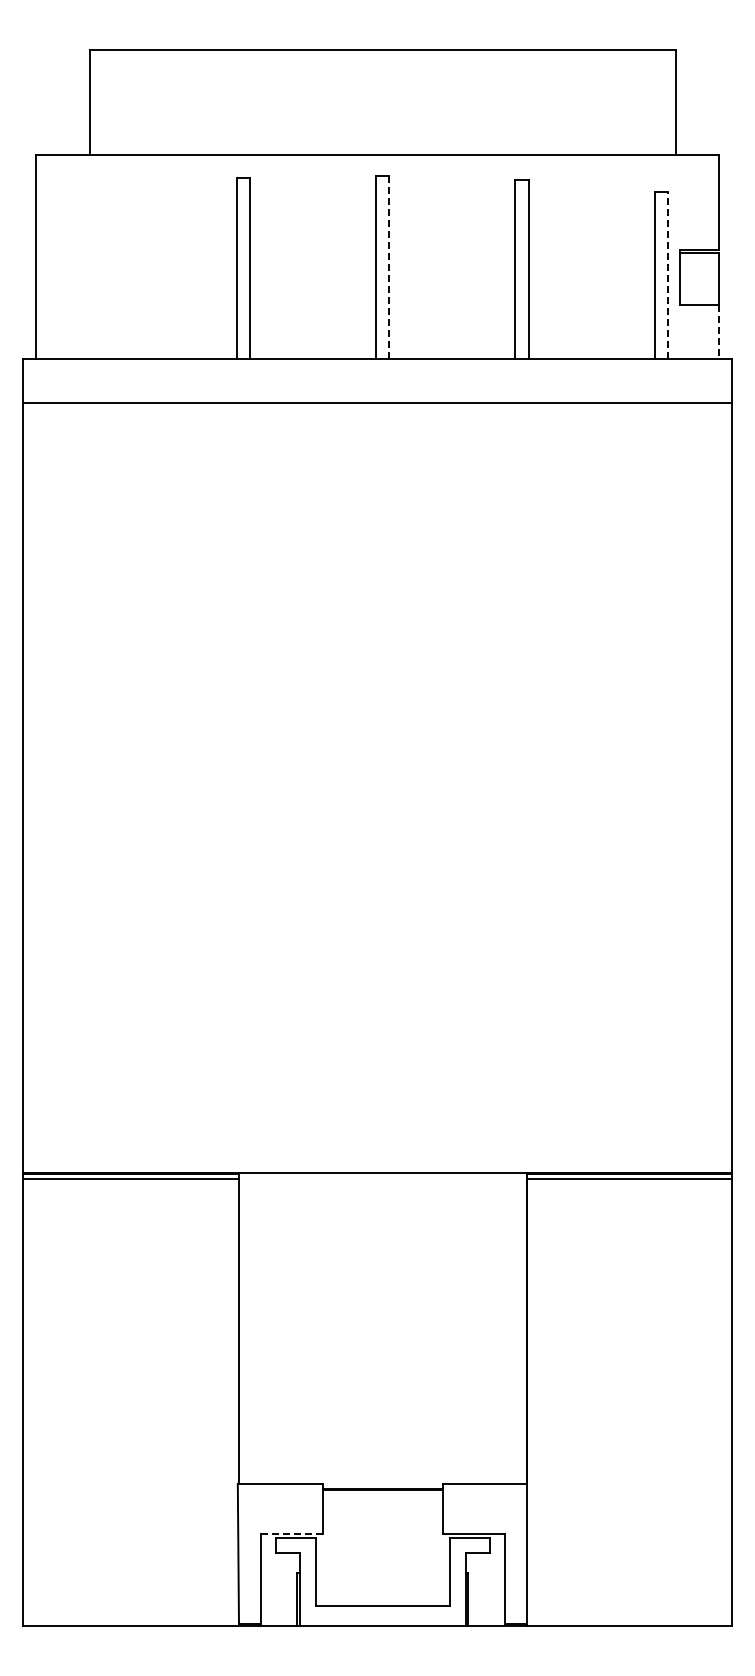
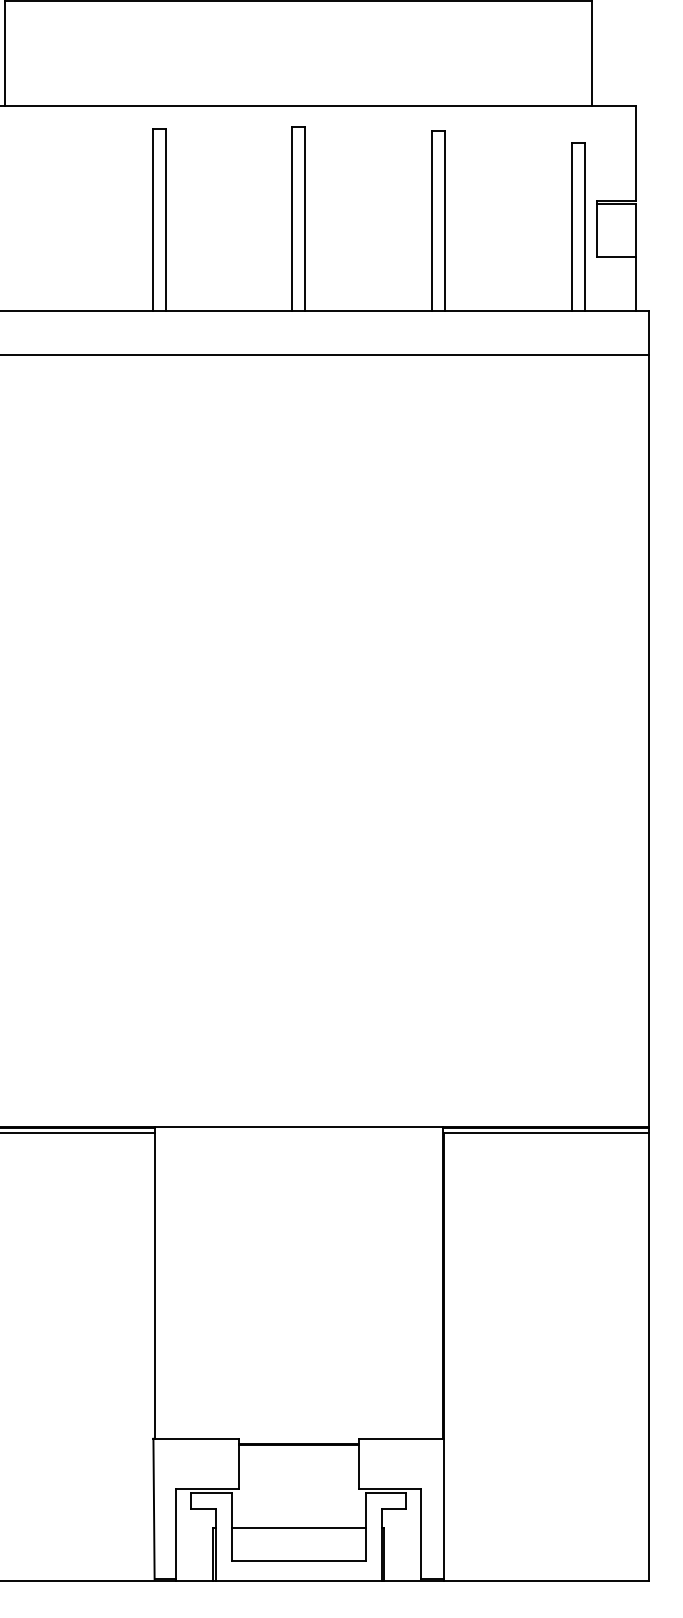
line: (389, 267) -> (305, 218), dashed -> solid
line: (667, 275) -> (584, 226), dashed -> solid
line: (719, 332) -> (636, 283), dashed -> solid
line: (291, 1533) -> (207, 1488), dashed -> solid
line: (382, 1573) -> (298, 1528), added

